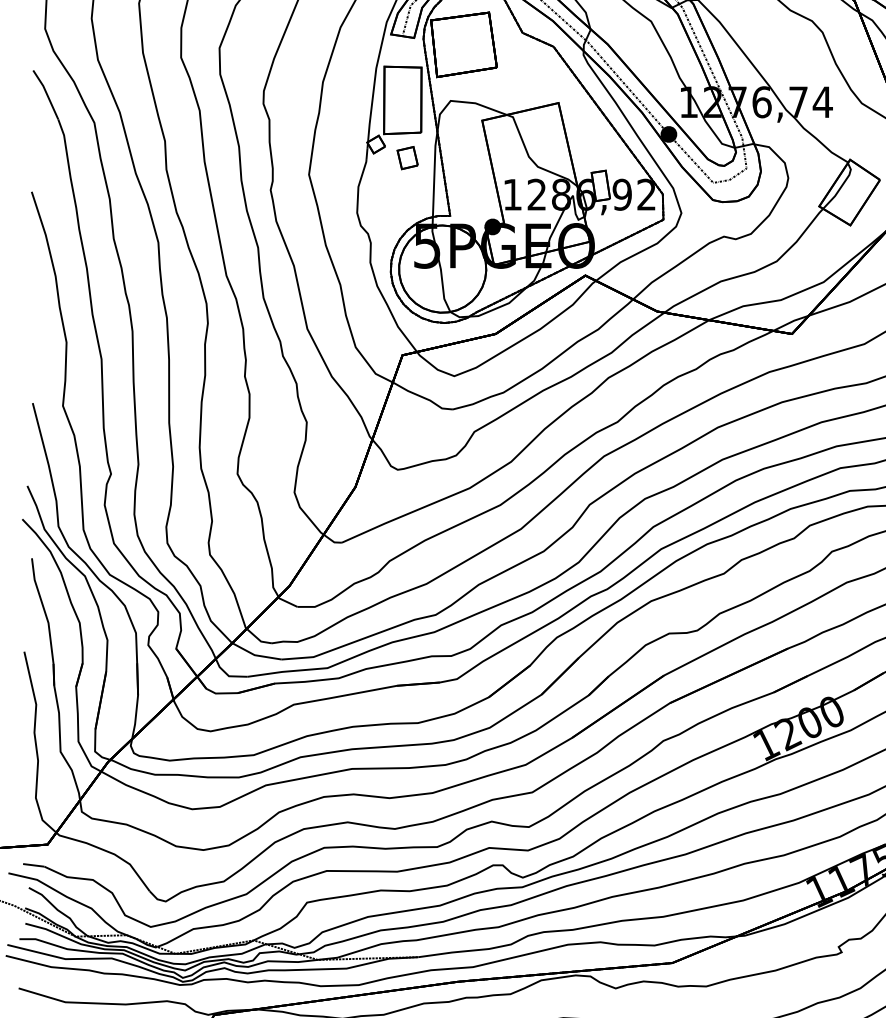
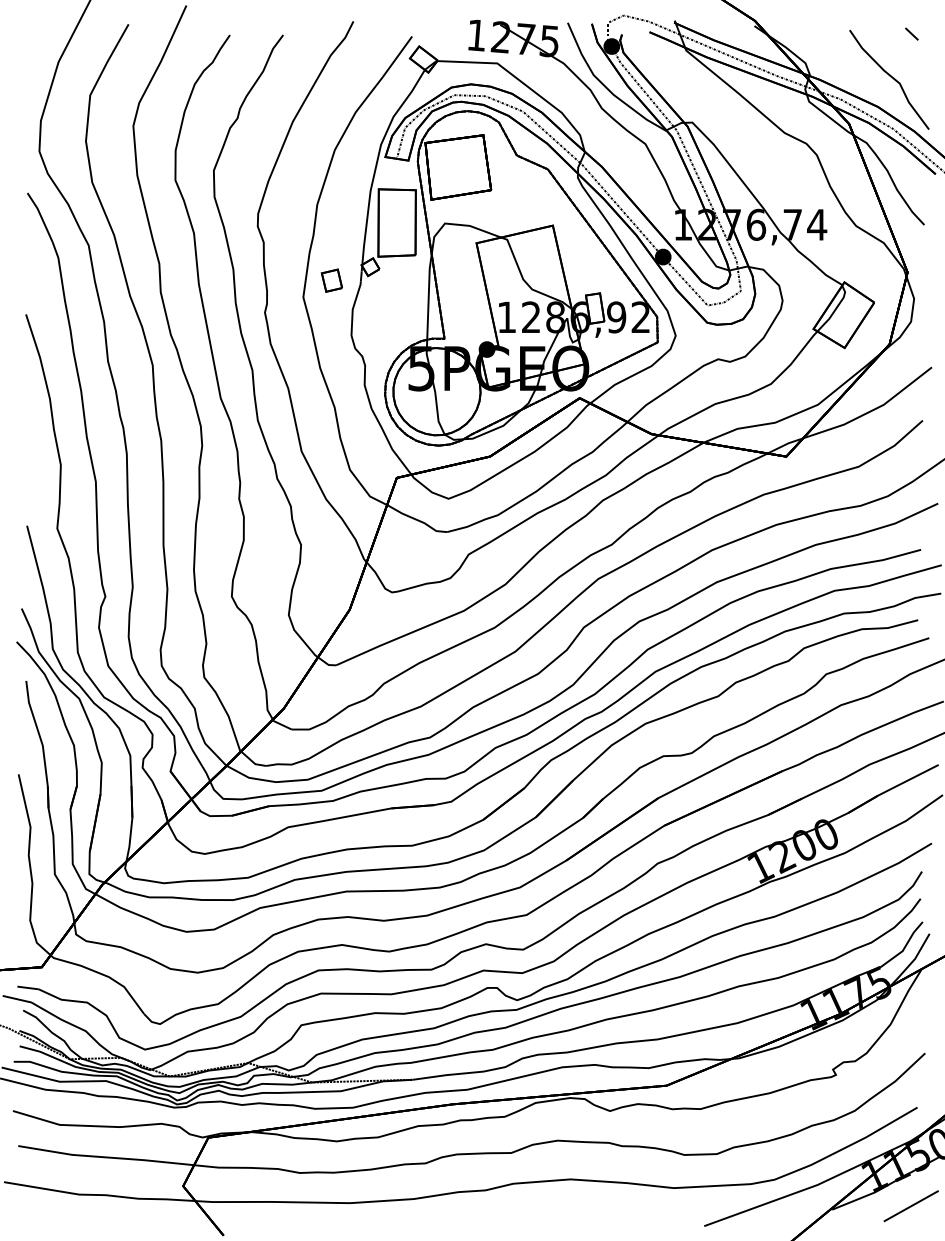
part: (407, 157) -> (331, 280), moved

